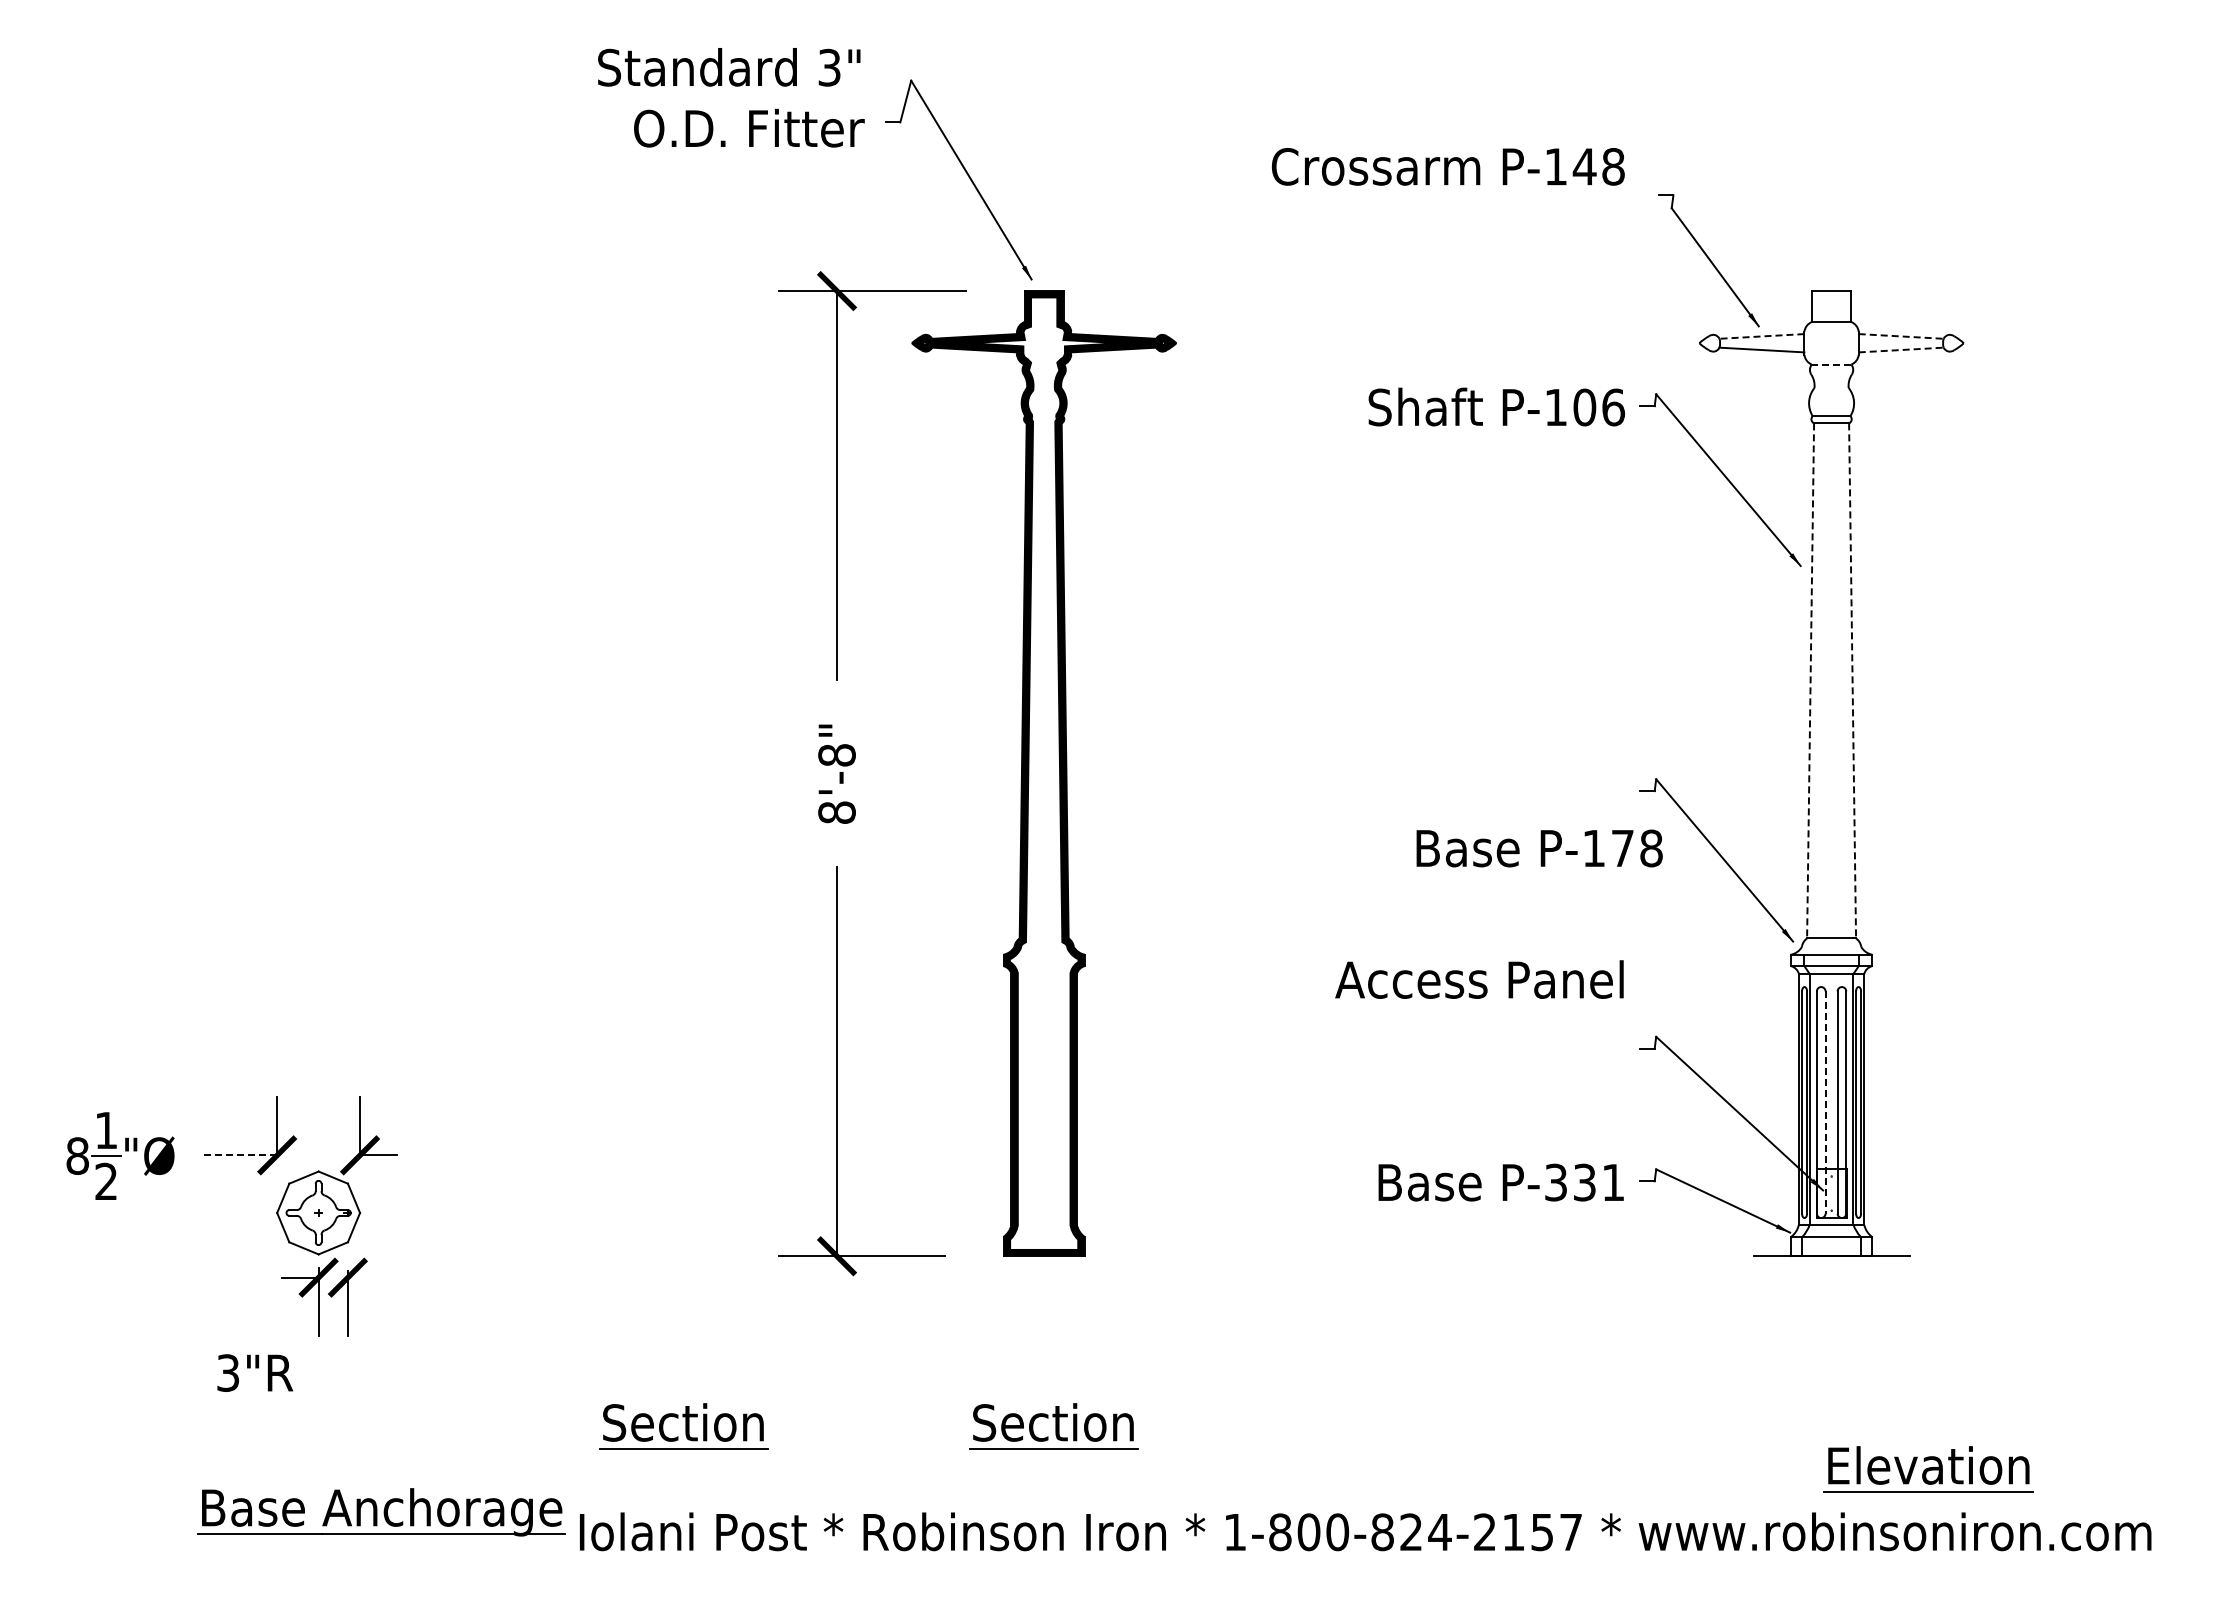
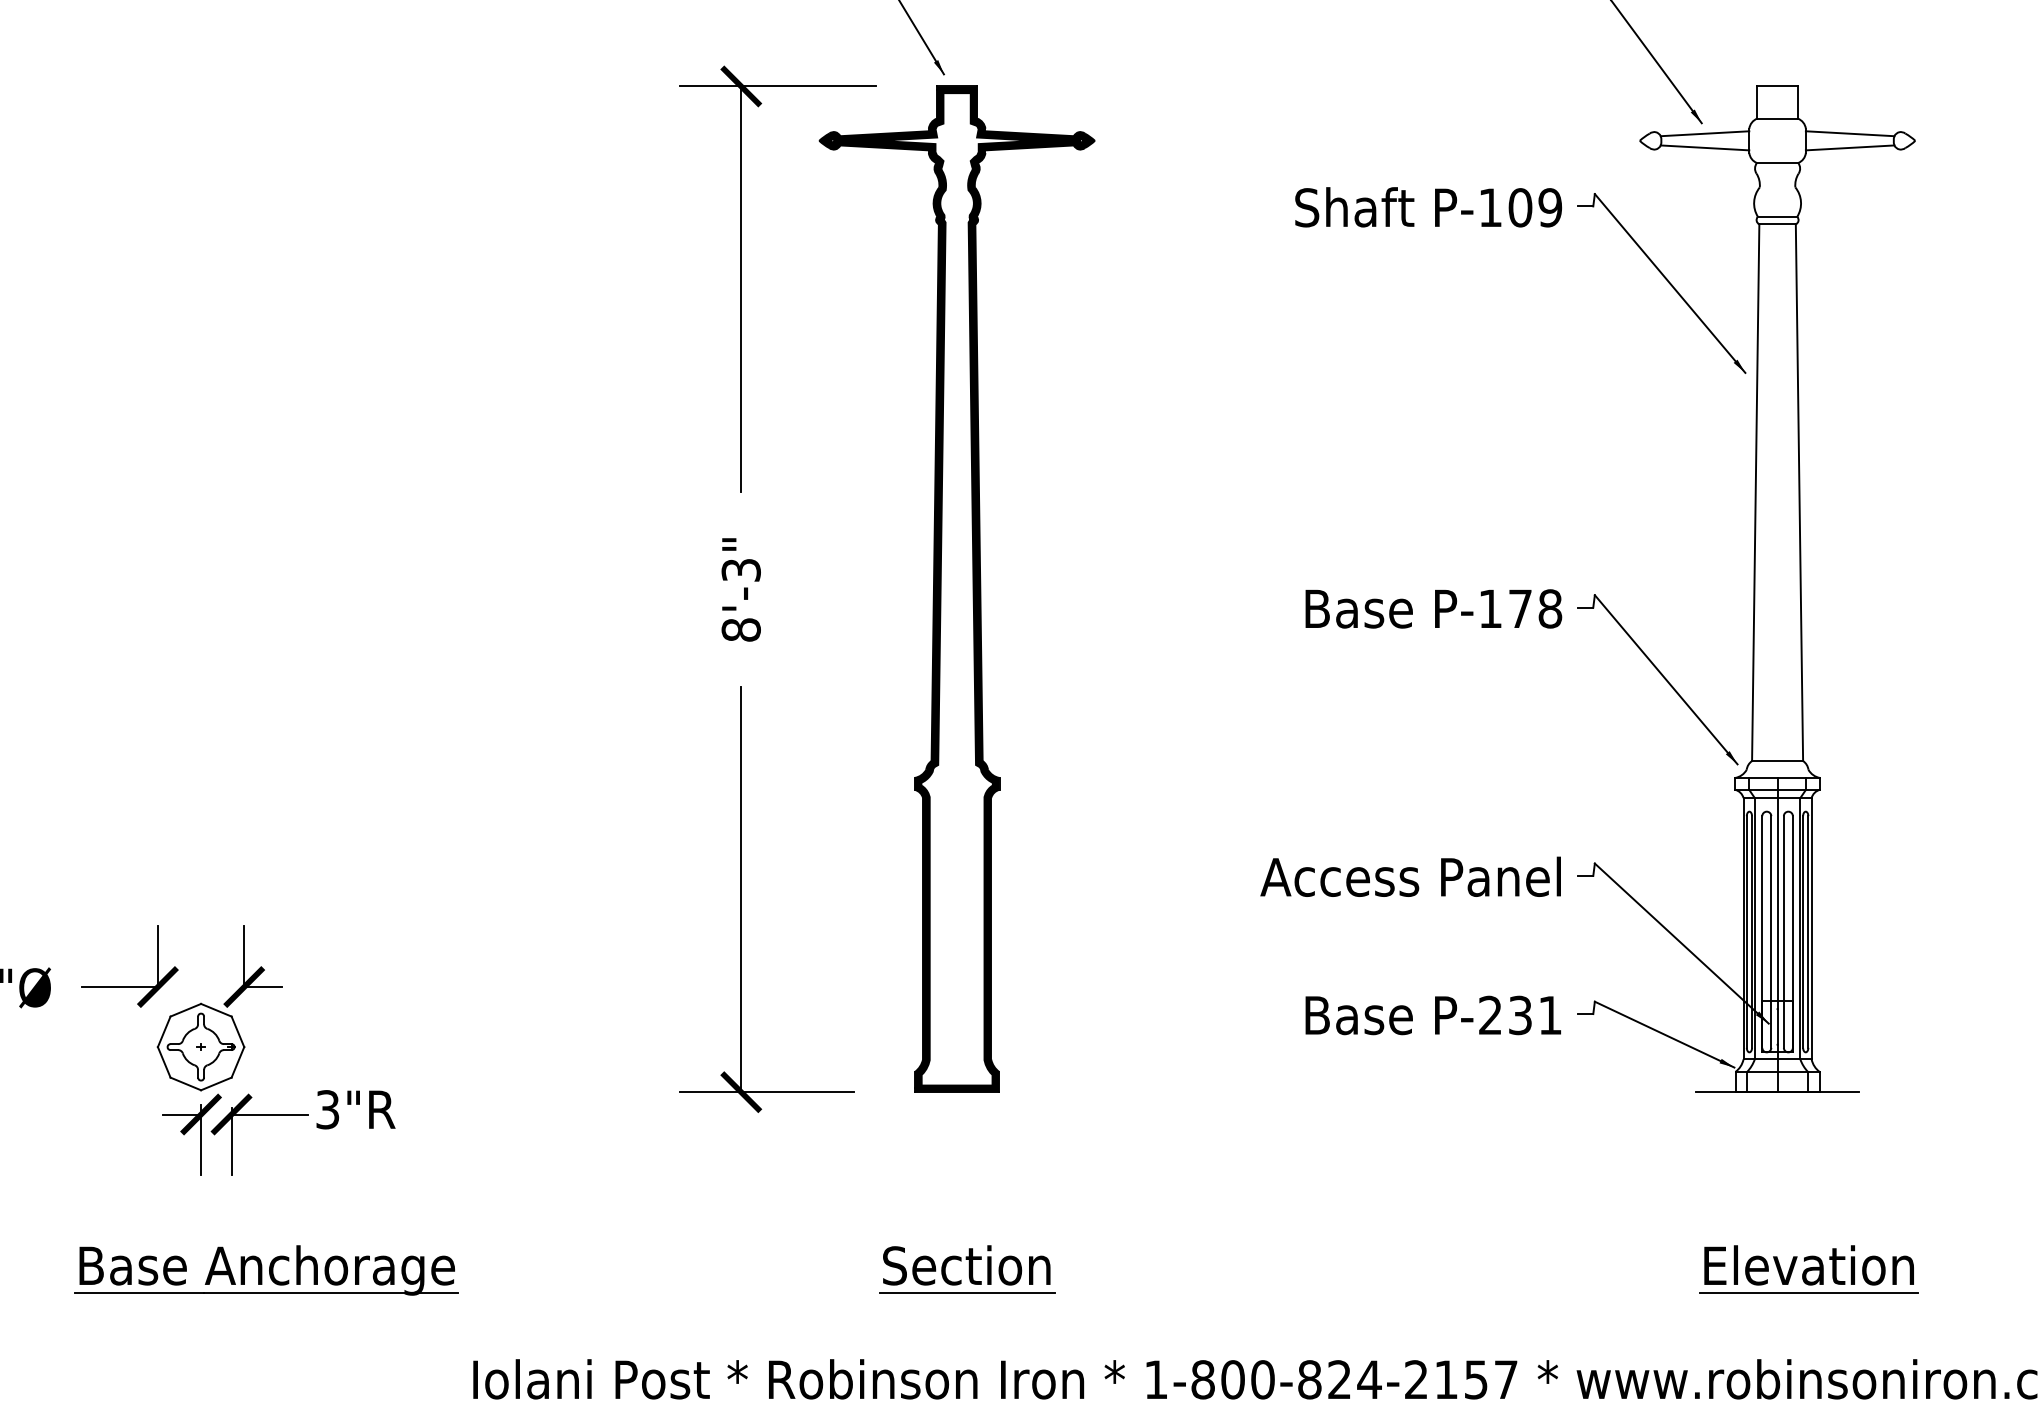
line: (1761, 336) -> (1704, 133), dashed -> solid
line: (1901, 336) -> (1850, 133), dashed -> solid
line: (1901, 350) -> (1850, 148), dashed -> solid
line: (1831, 364) -> (1777, 162), dashed -> solid
text: (1613, 407) -> (1550, 207), P-106 -> P-109
line: (1810, 680) -> (1755, 492), dashed -> solid
line: (1852, 680) -> (1799, 492), dashed -> solid
text: (836, 755) -> (740, 570), 8'-8" -> 8'-3"
text: (1539, 848) -> (1433, 608), moved
text: (1479, 979) -> (1410, 876), moved
line: (1825, 1103) -> (1771, 933), dashed -> solid
line: (1831, 1105) -> (1777, 935), added
line: (240, 1155) -> (119, 987), dashed -> solid
text: (1555, 1182) -> (1489, 1015), P-331 -> P-231
line: (383, 1277) -> (268, 1114), added
text: (255, 1372) -> (356, 1109), moved
part: (683, 1426) -> (581, 1269), removed
part: (1928, 1469) -> (1808, 1269), moved
part: (381, 1512) -> (266, 1270), moved

